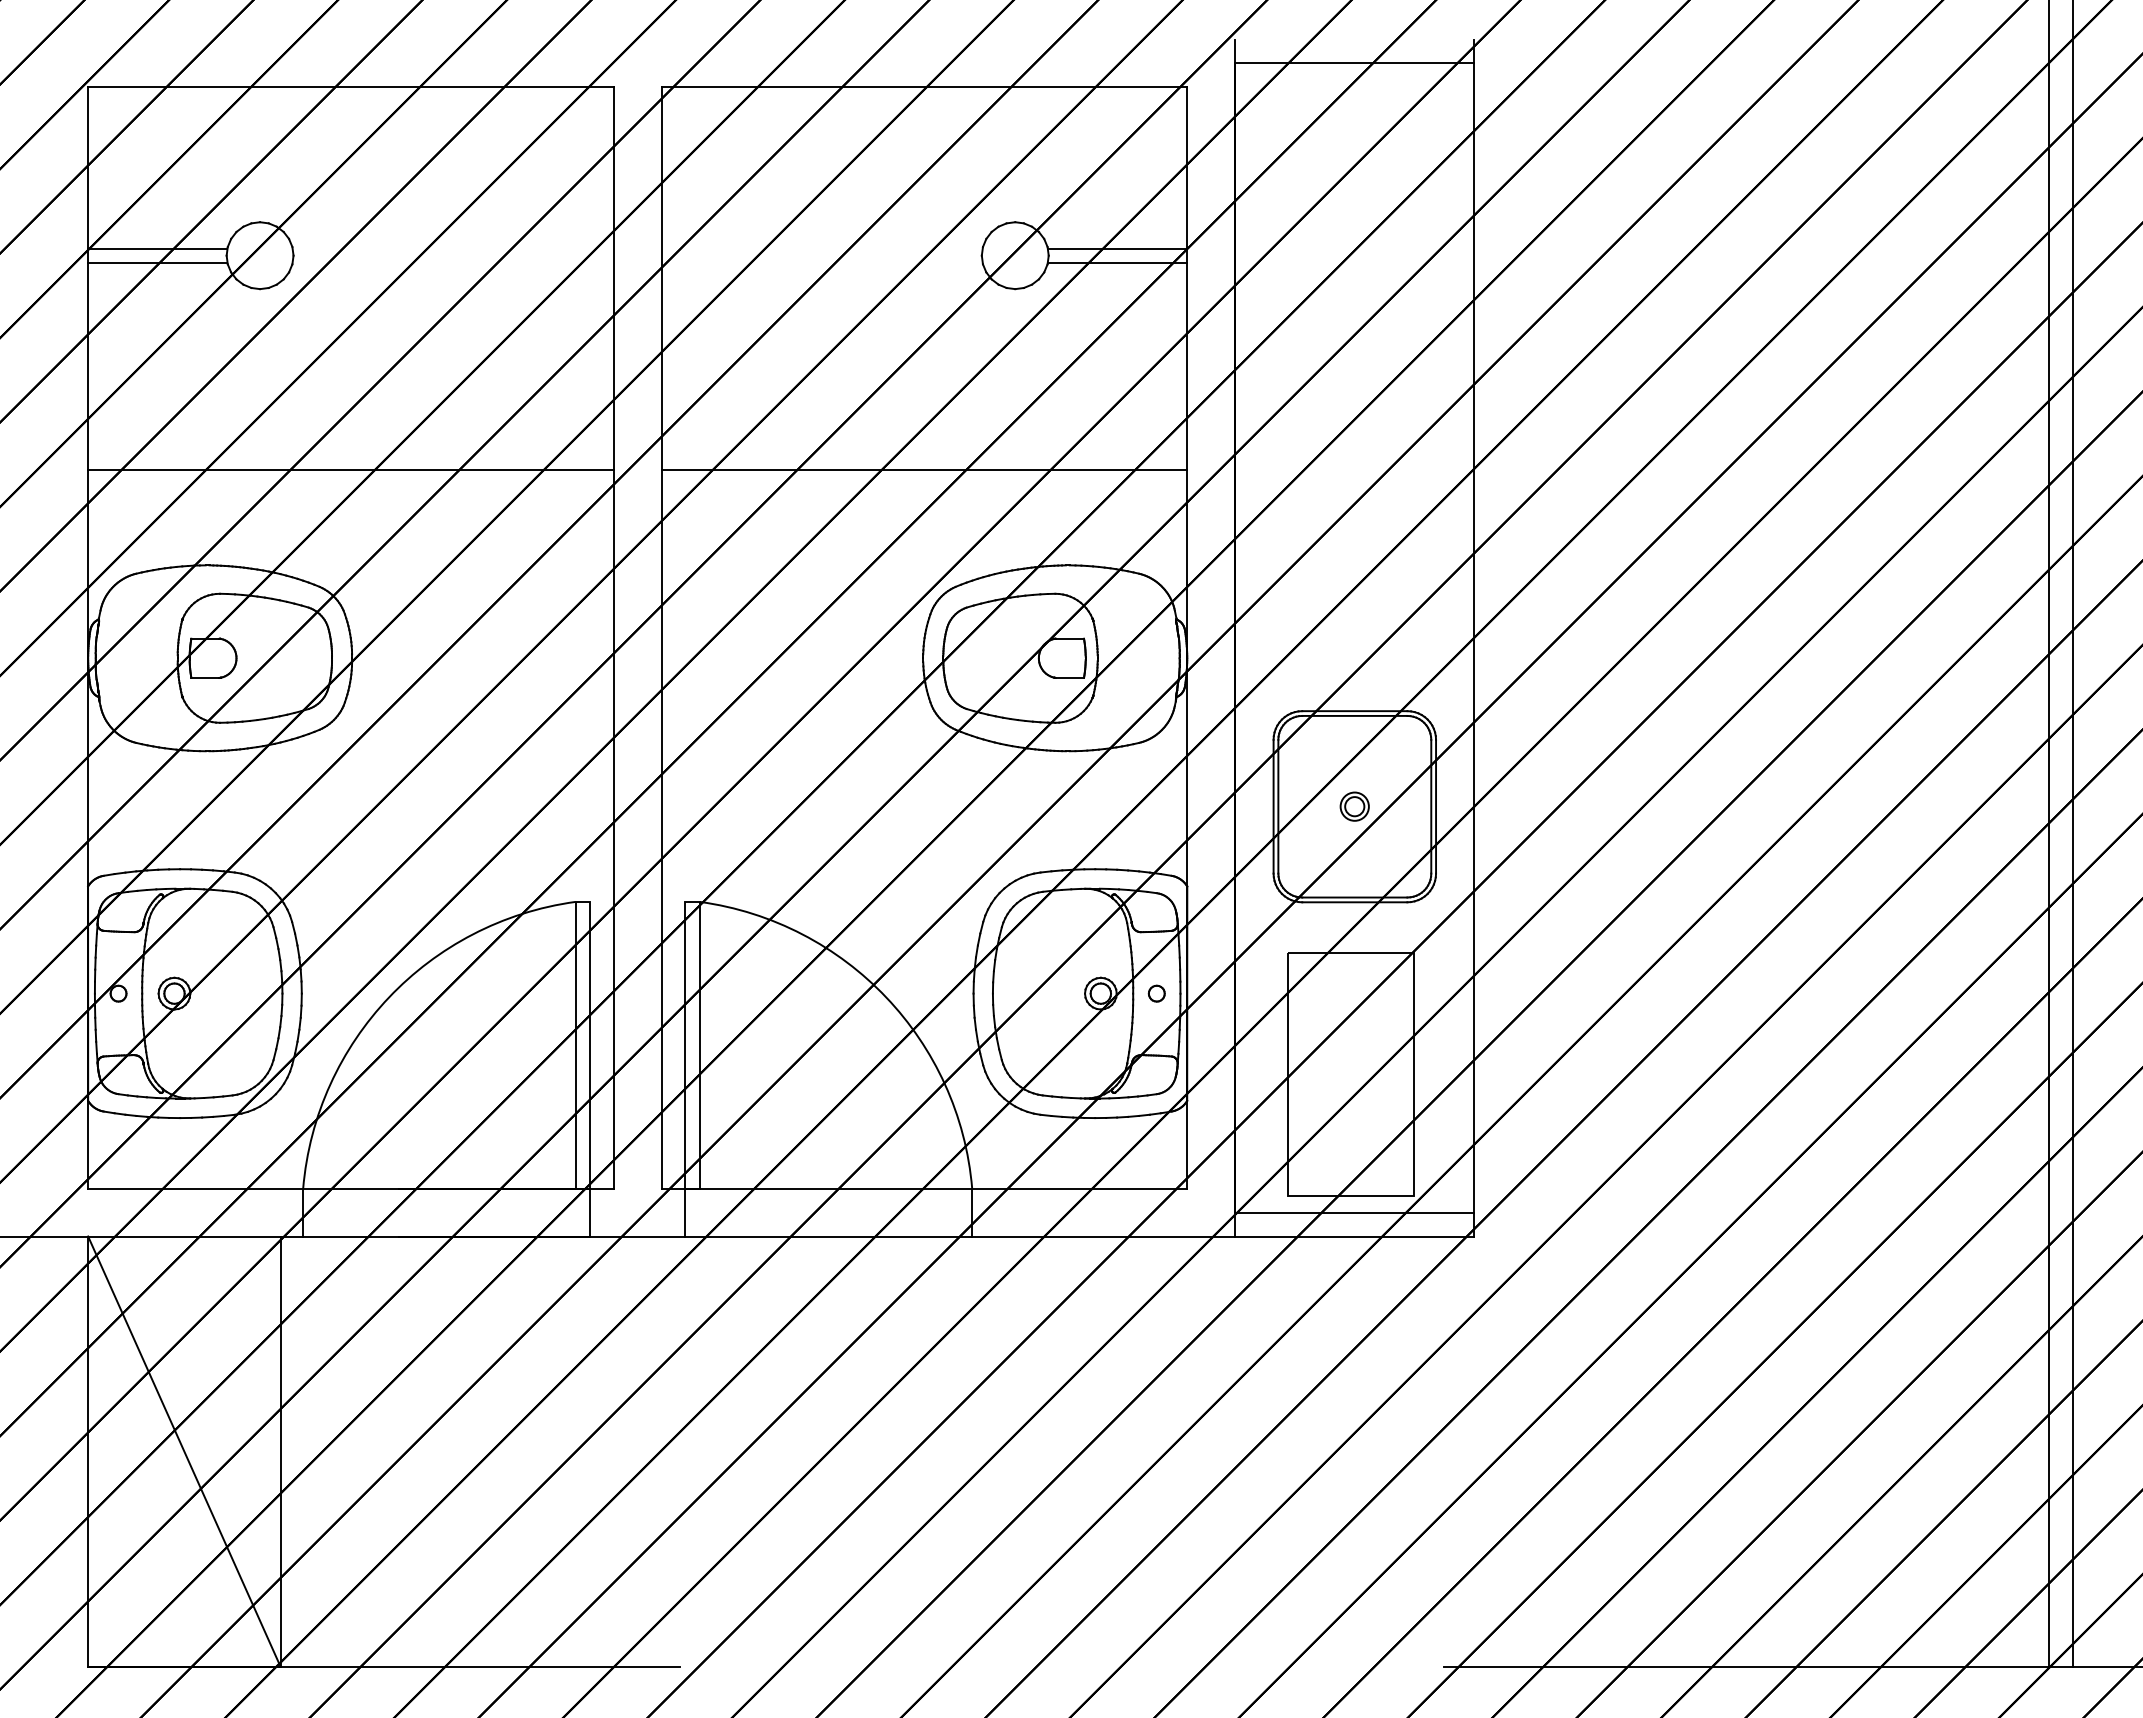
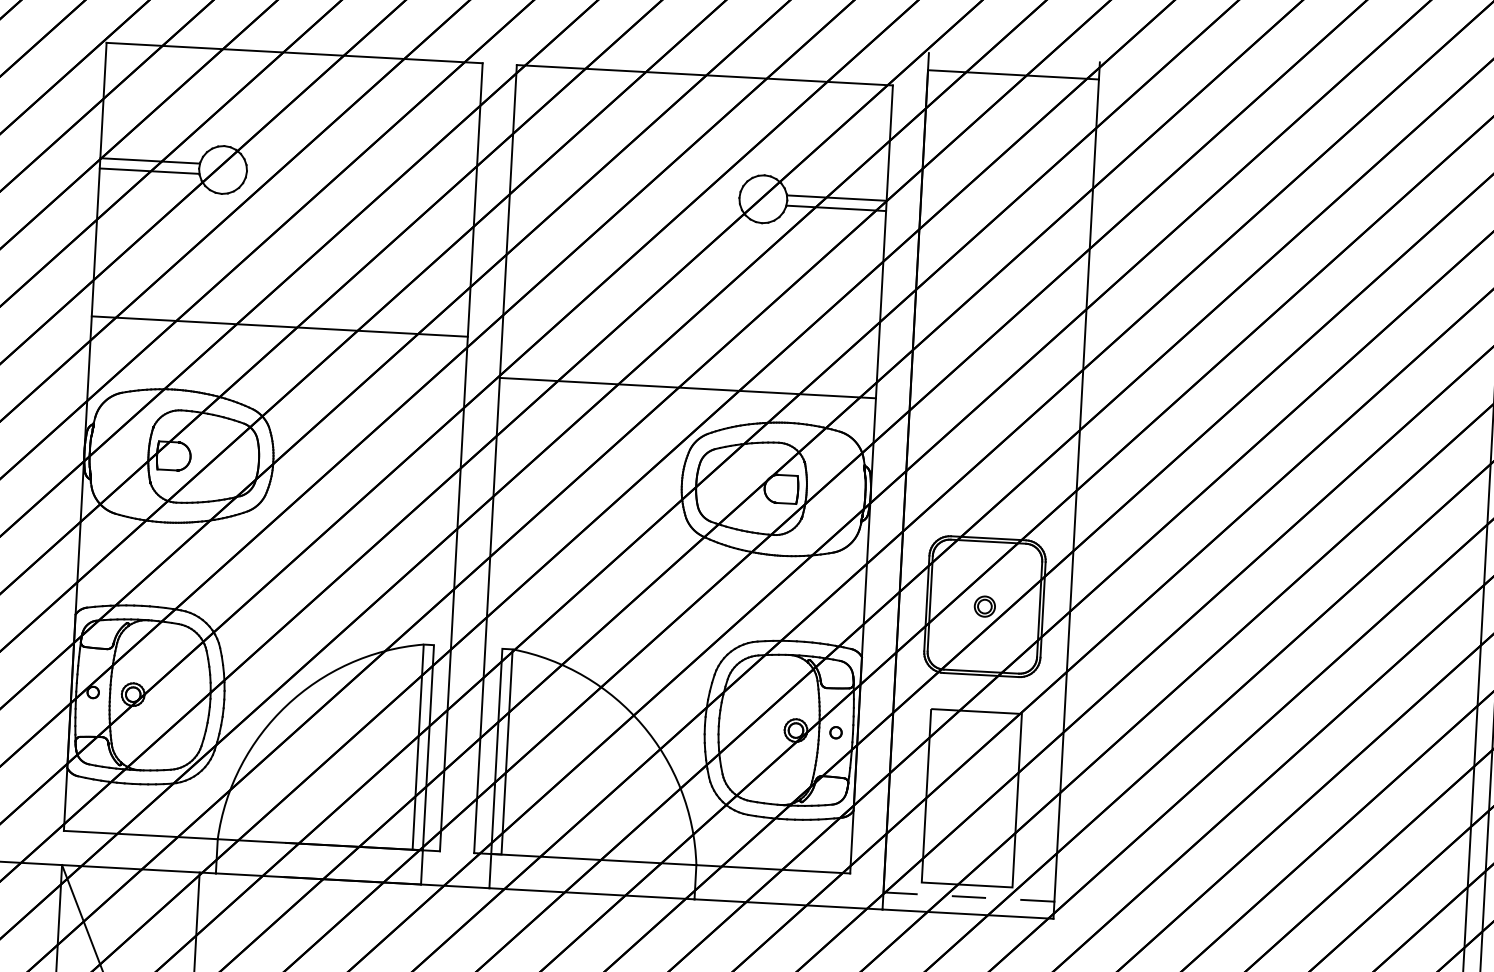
line: (924, 469) -> (688, 388), moved
line: (1354, 1212) -> (968, 896), solid -> dashed

